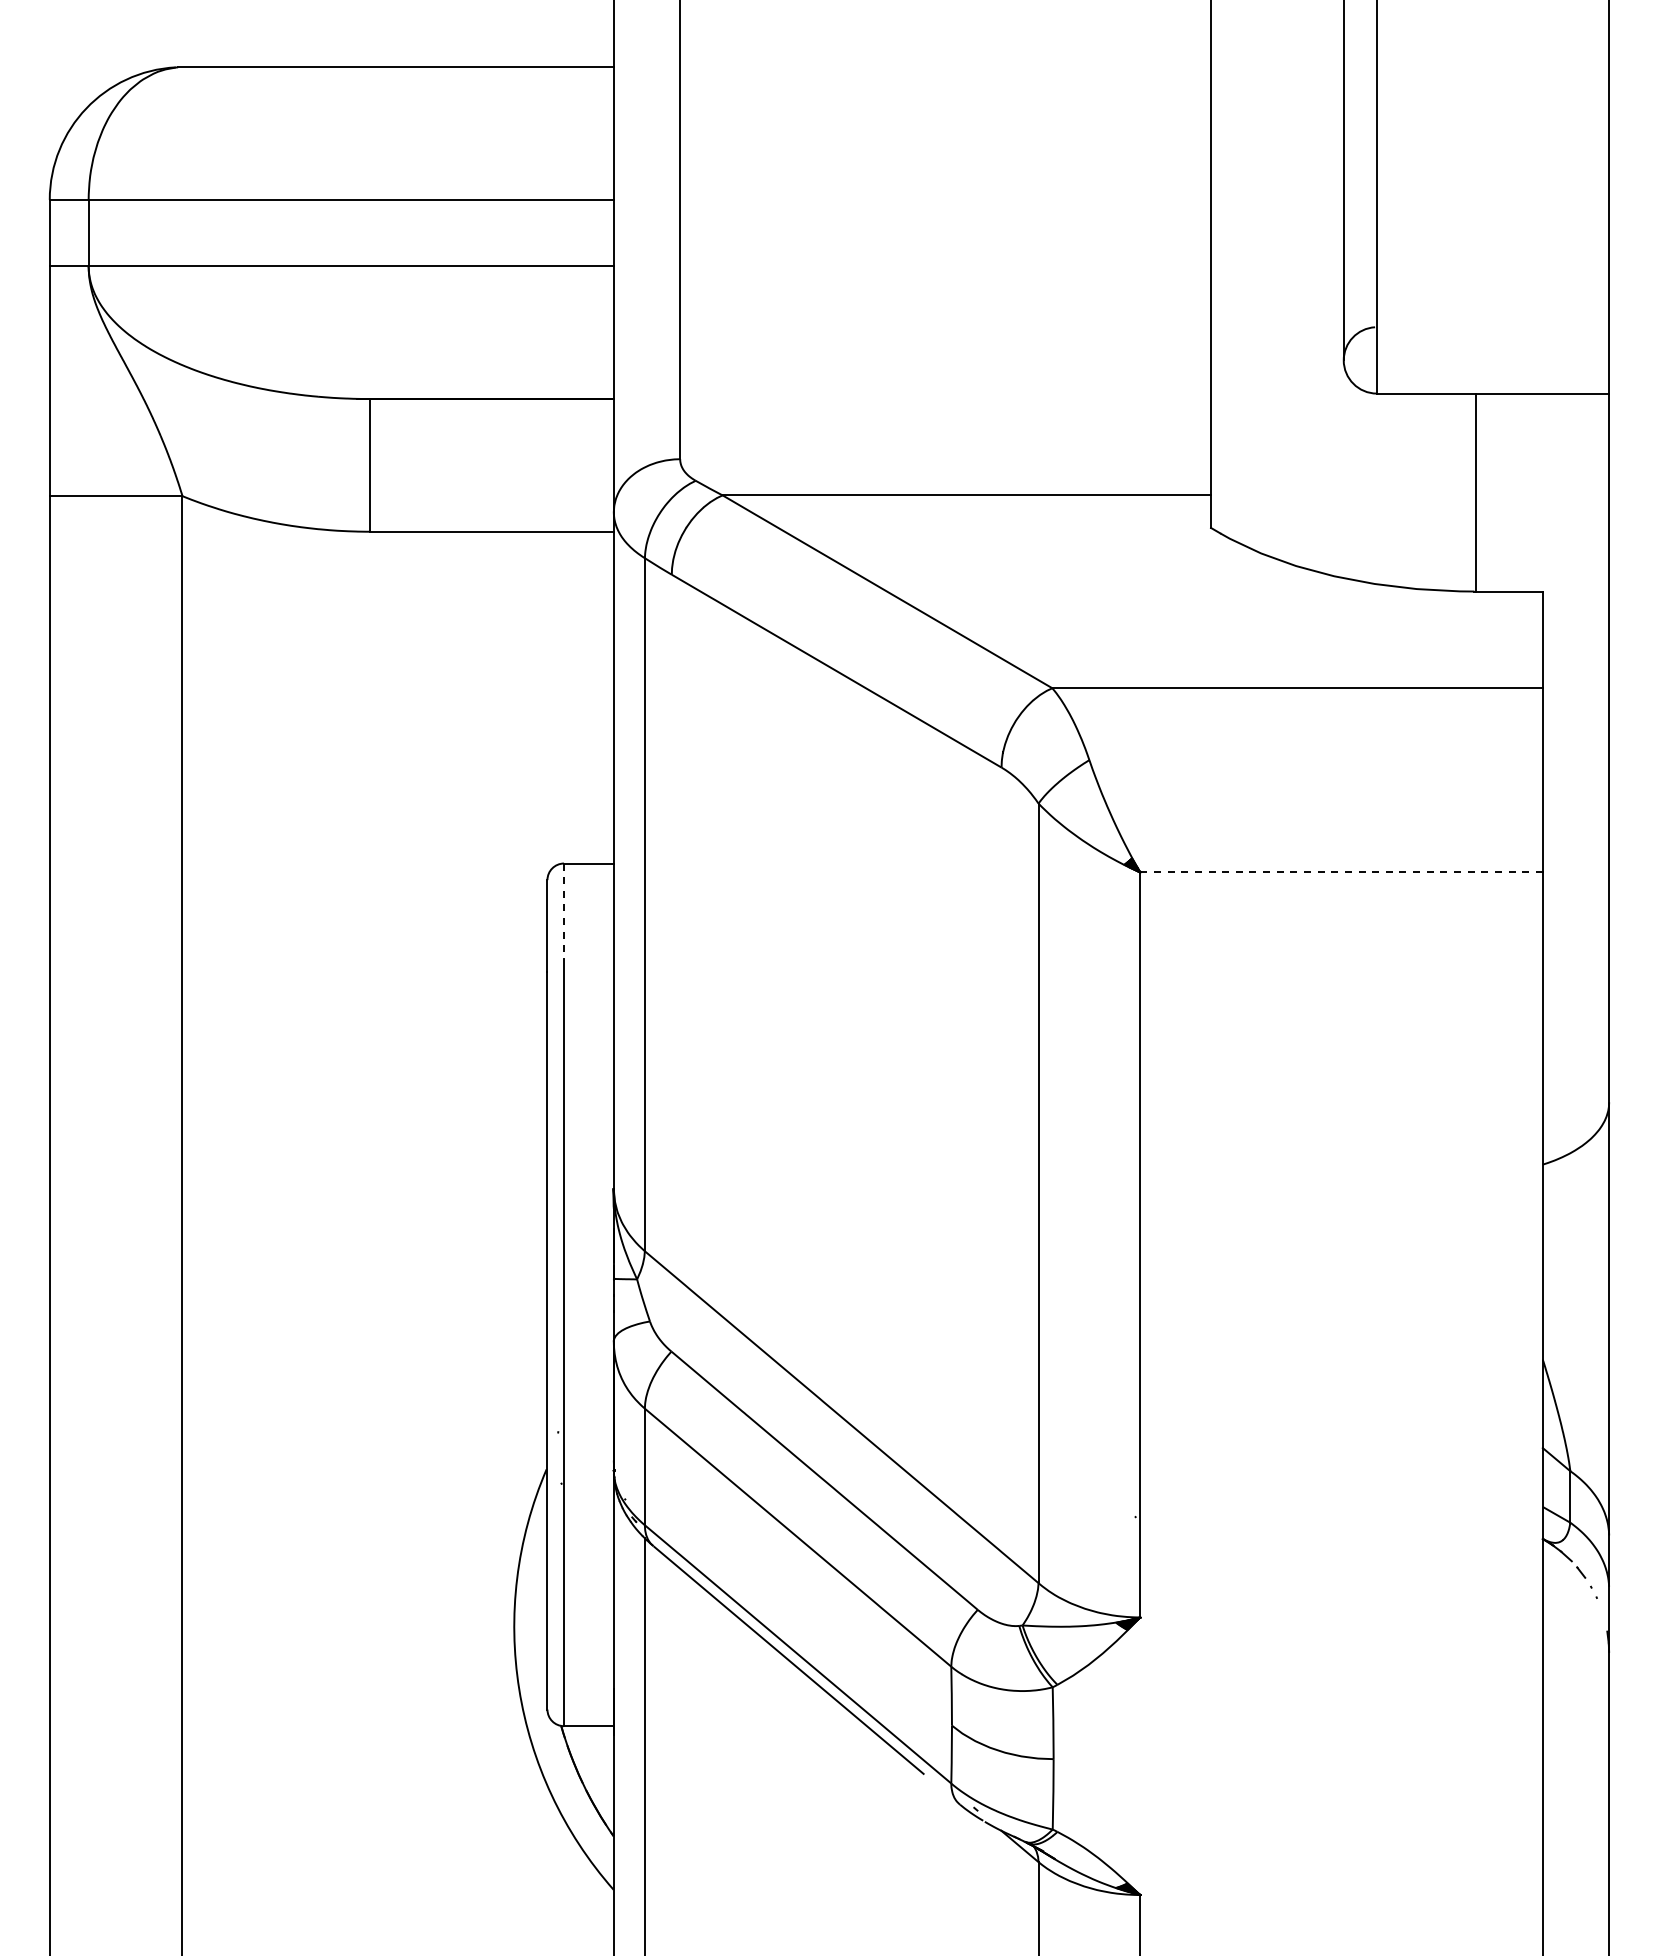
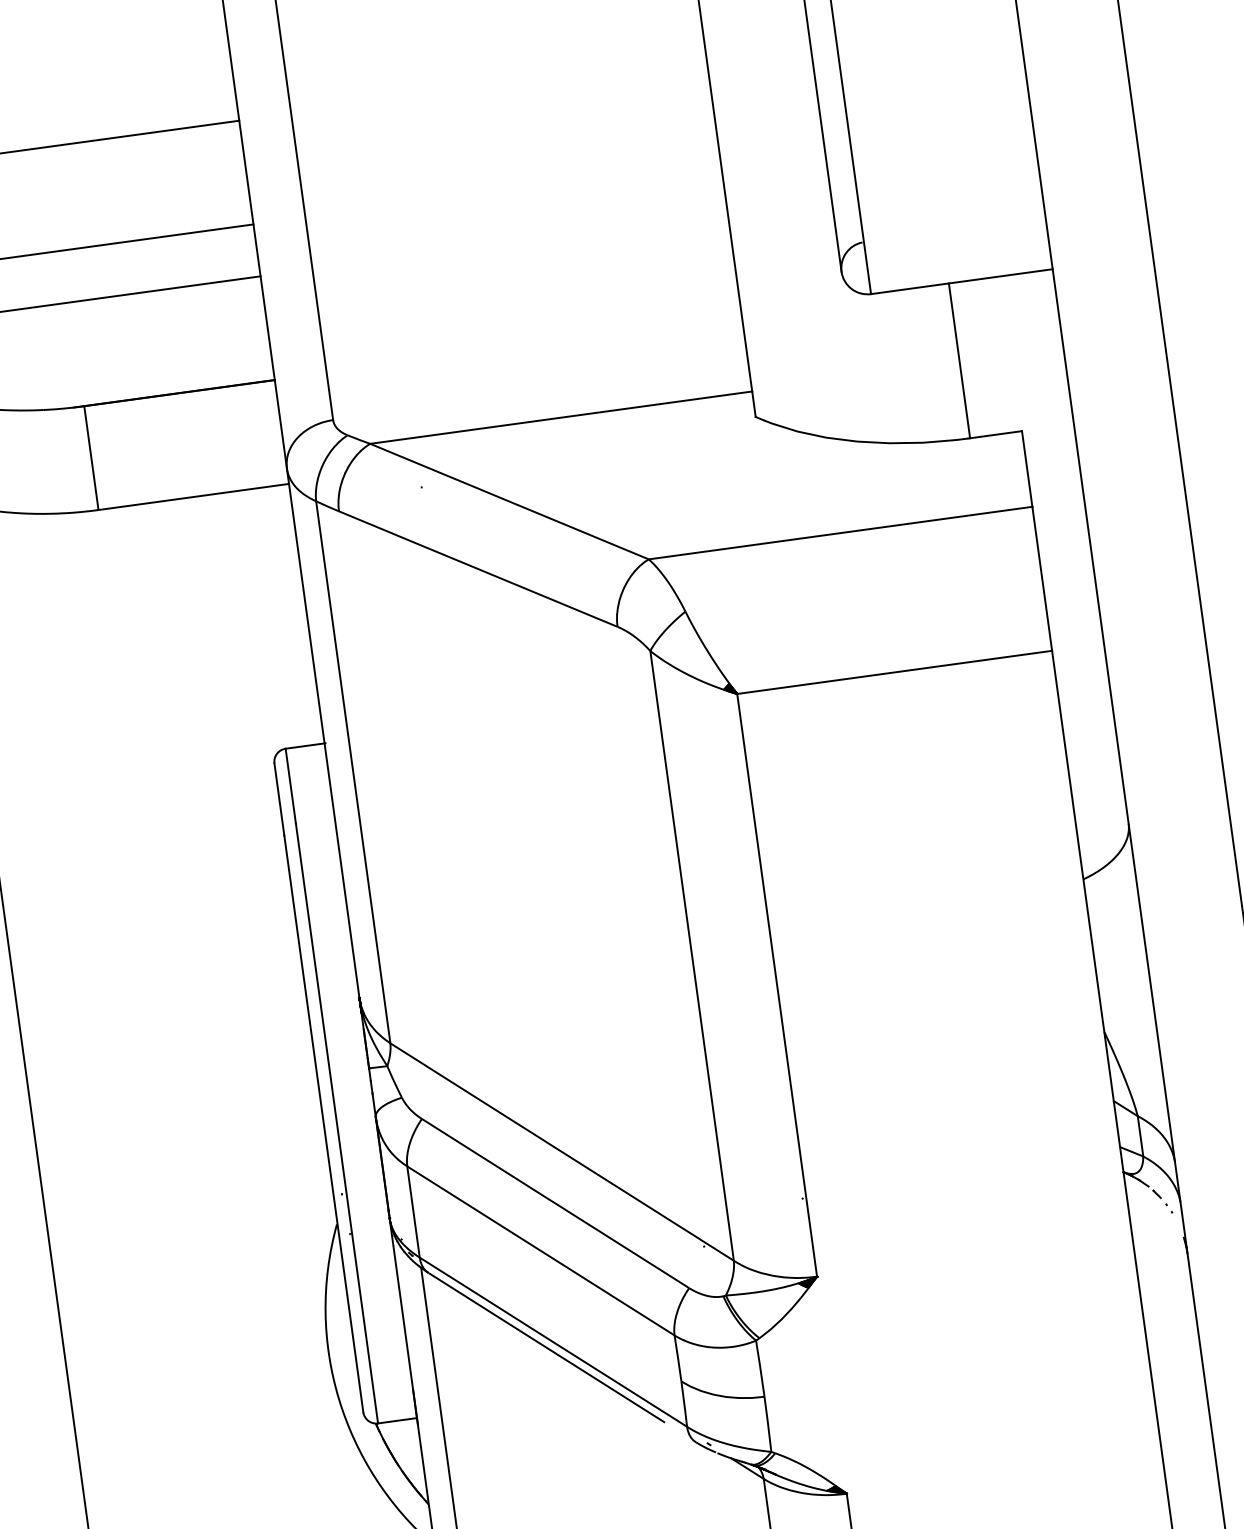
line: (1341, 872) -> (894, 672), dashed -> solid
line: (564, 911) -> (291, 786), dashed -> solid

